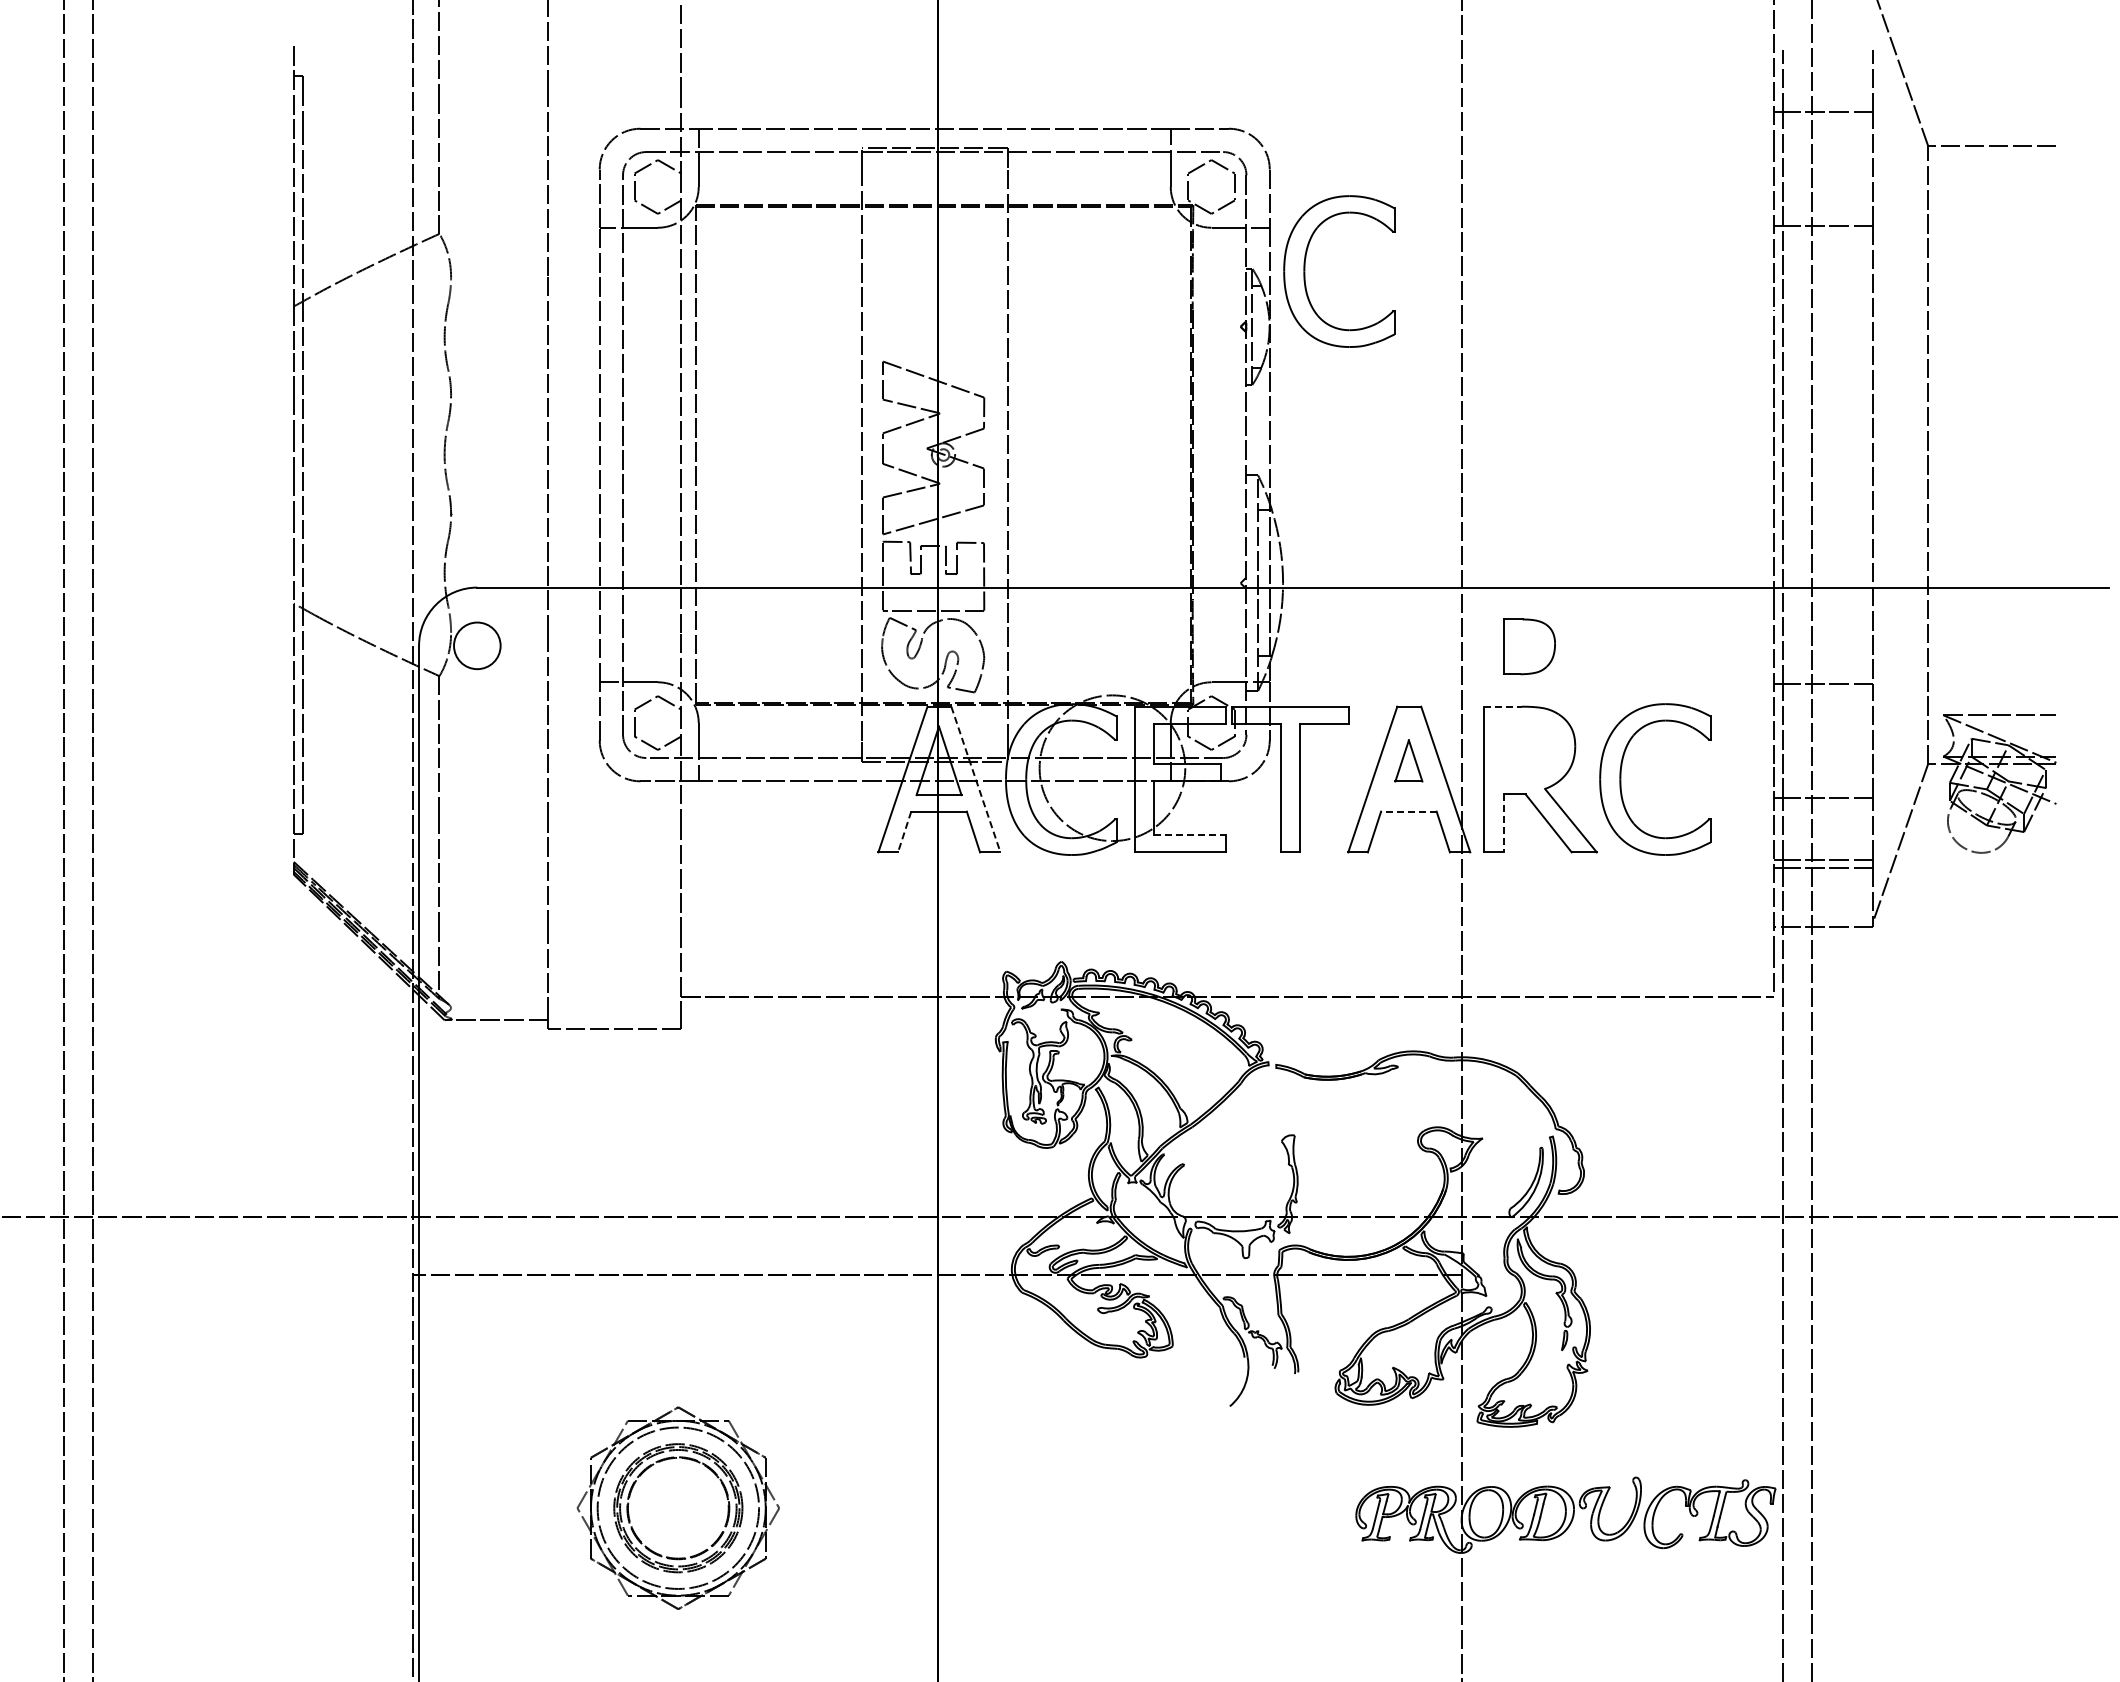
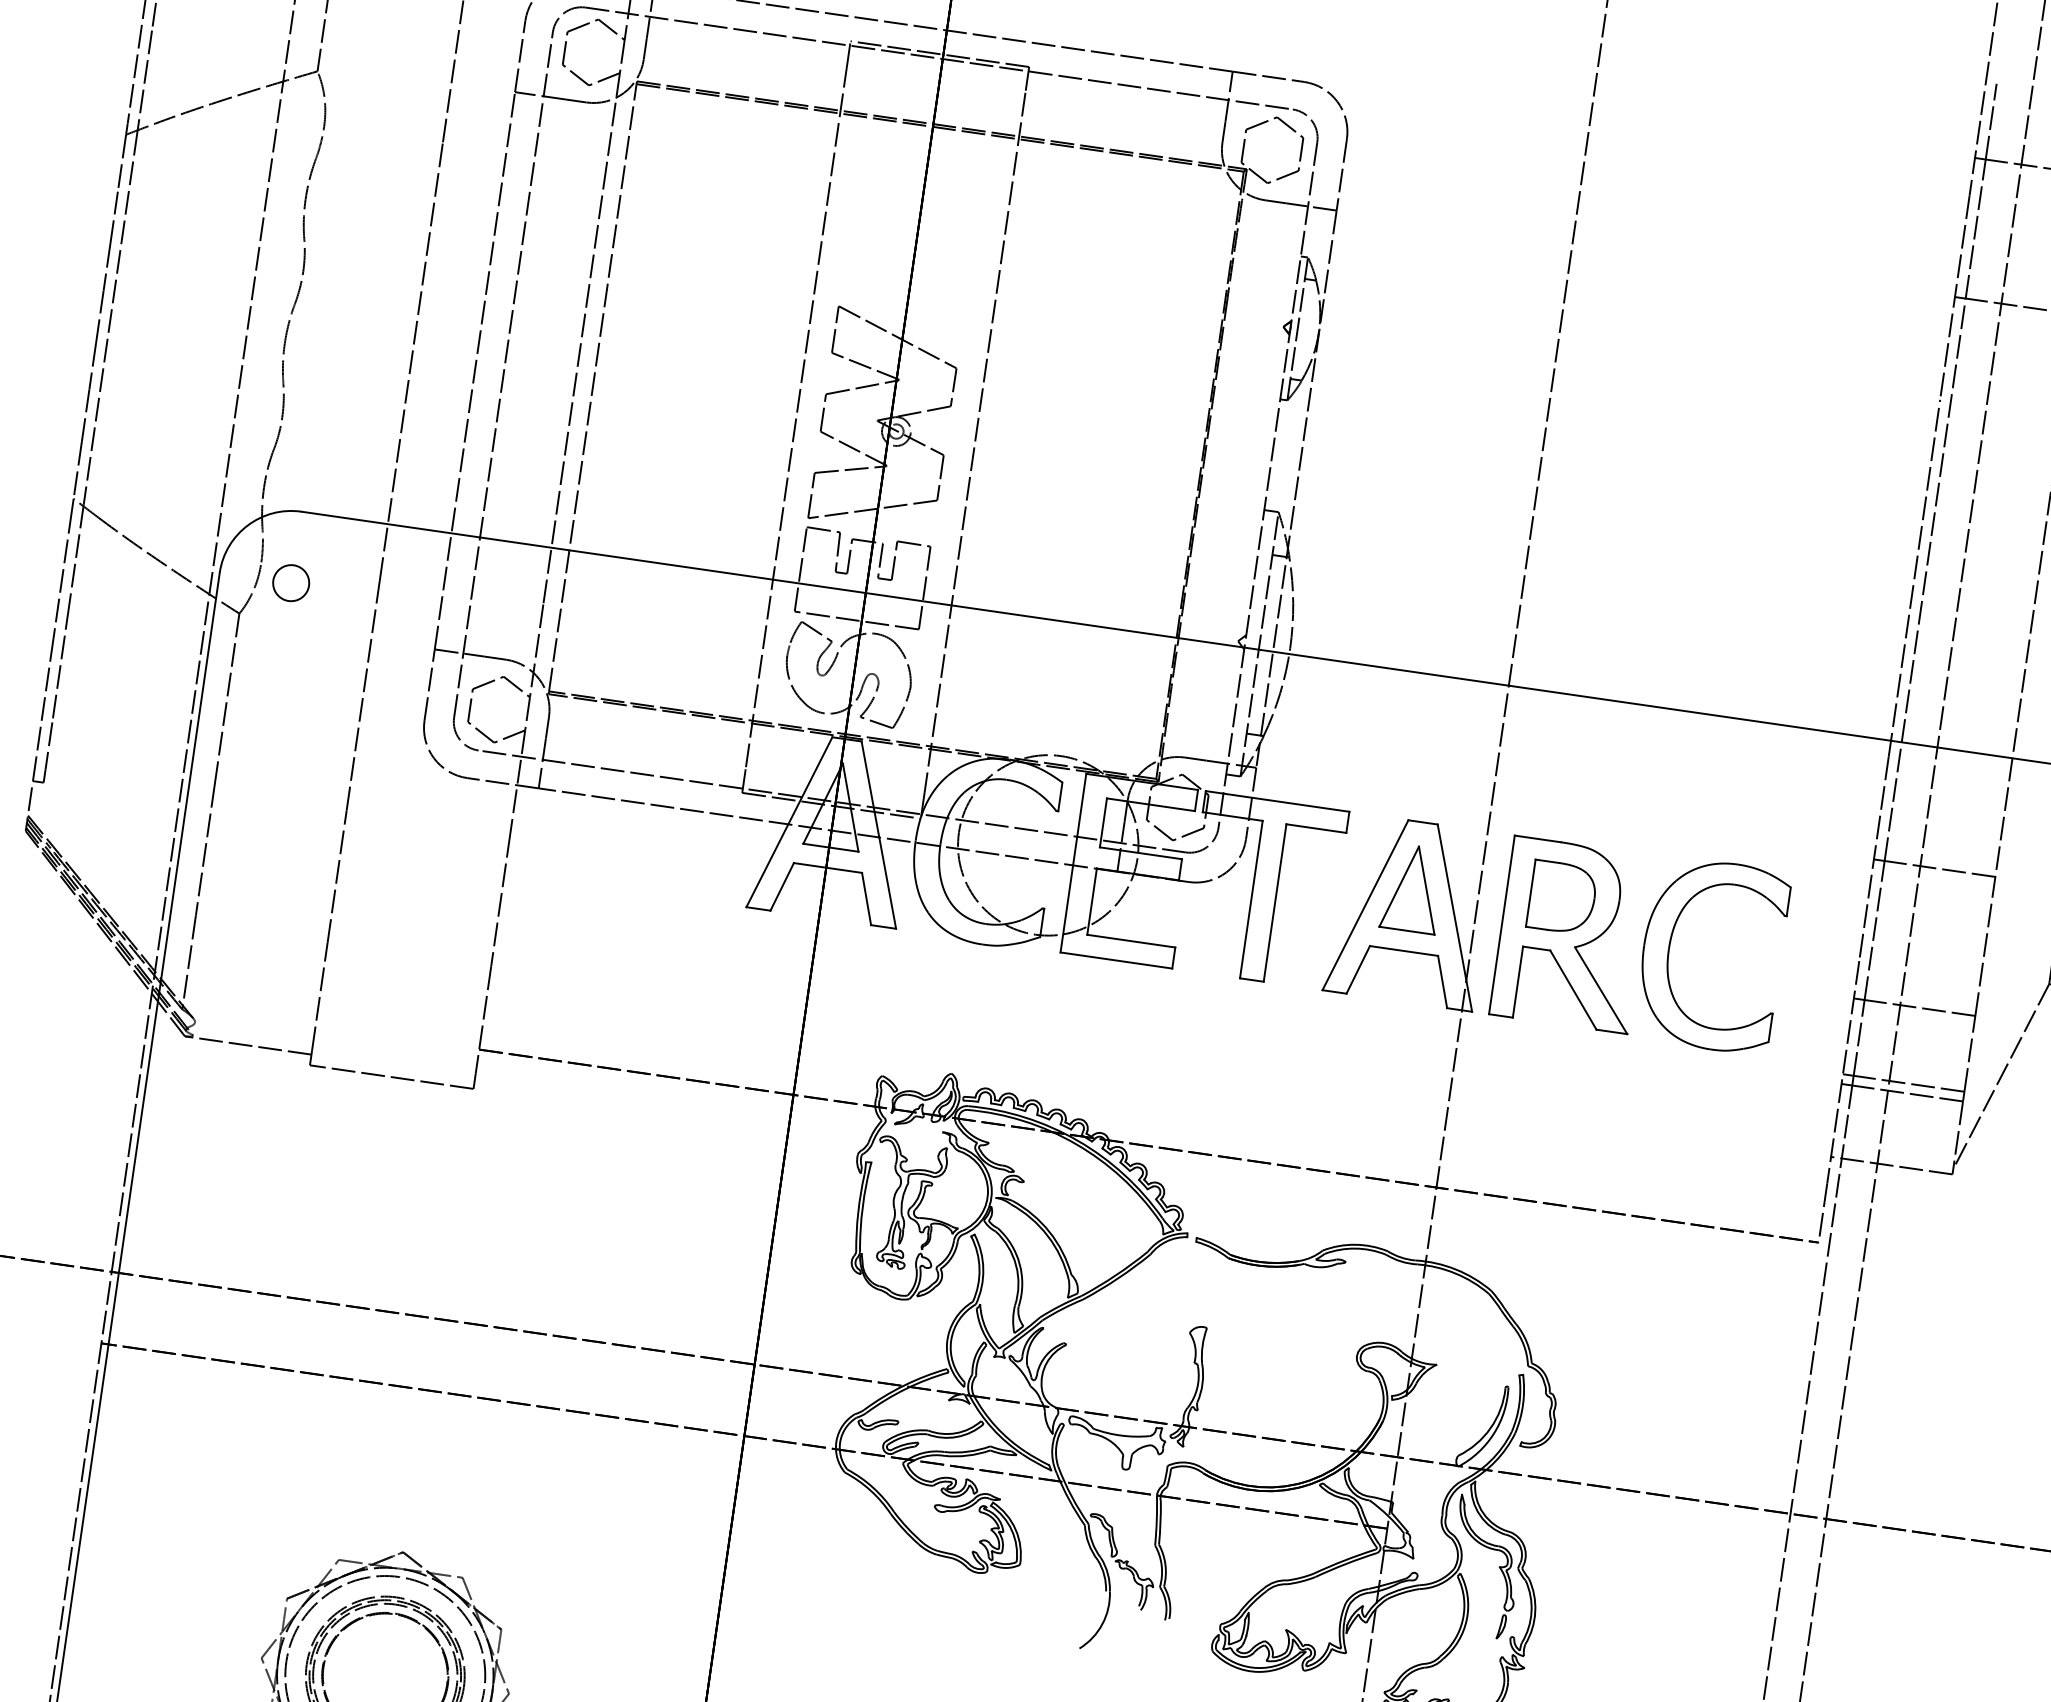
part: (1305, 271) -> (1372, 270), removed
circle: (476, 645) -> (290, 582), size x0.62
part: (1529, 646) -> (1562, 897), moved
line: (1502, 706) -> (1537, 838), dashed -> solid
part: (1408, 760) -> (1412, 888), size x1.67
line: (975, 779) -> (878, 835), dashed -> solid
line: (1408, 811) -> (1403, 950), dashed -> solid
line: (1503, 823) -> (1517, 982), dashed -> solid
line: (904, 832) -> (781, 887), dashed -> solid
line: (1189, 835) -> (1130, 941), dashed -> solid

